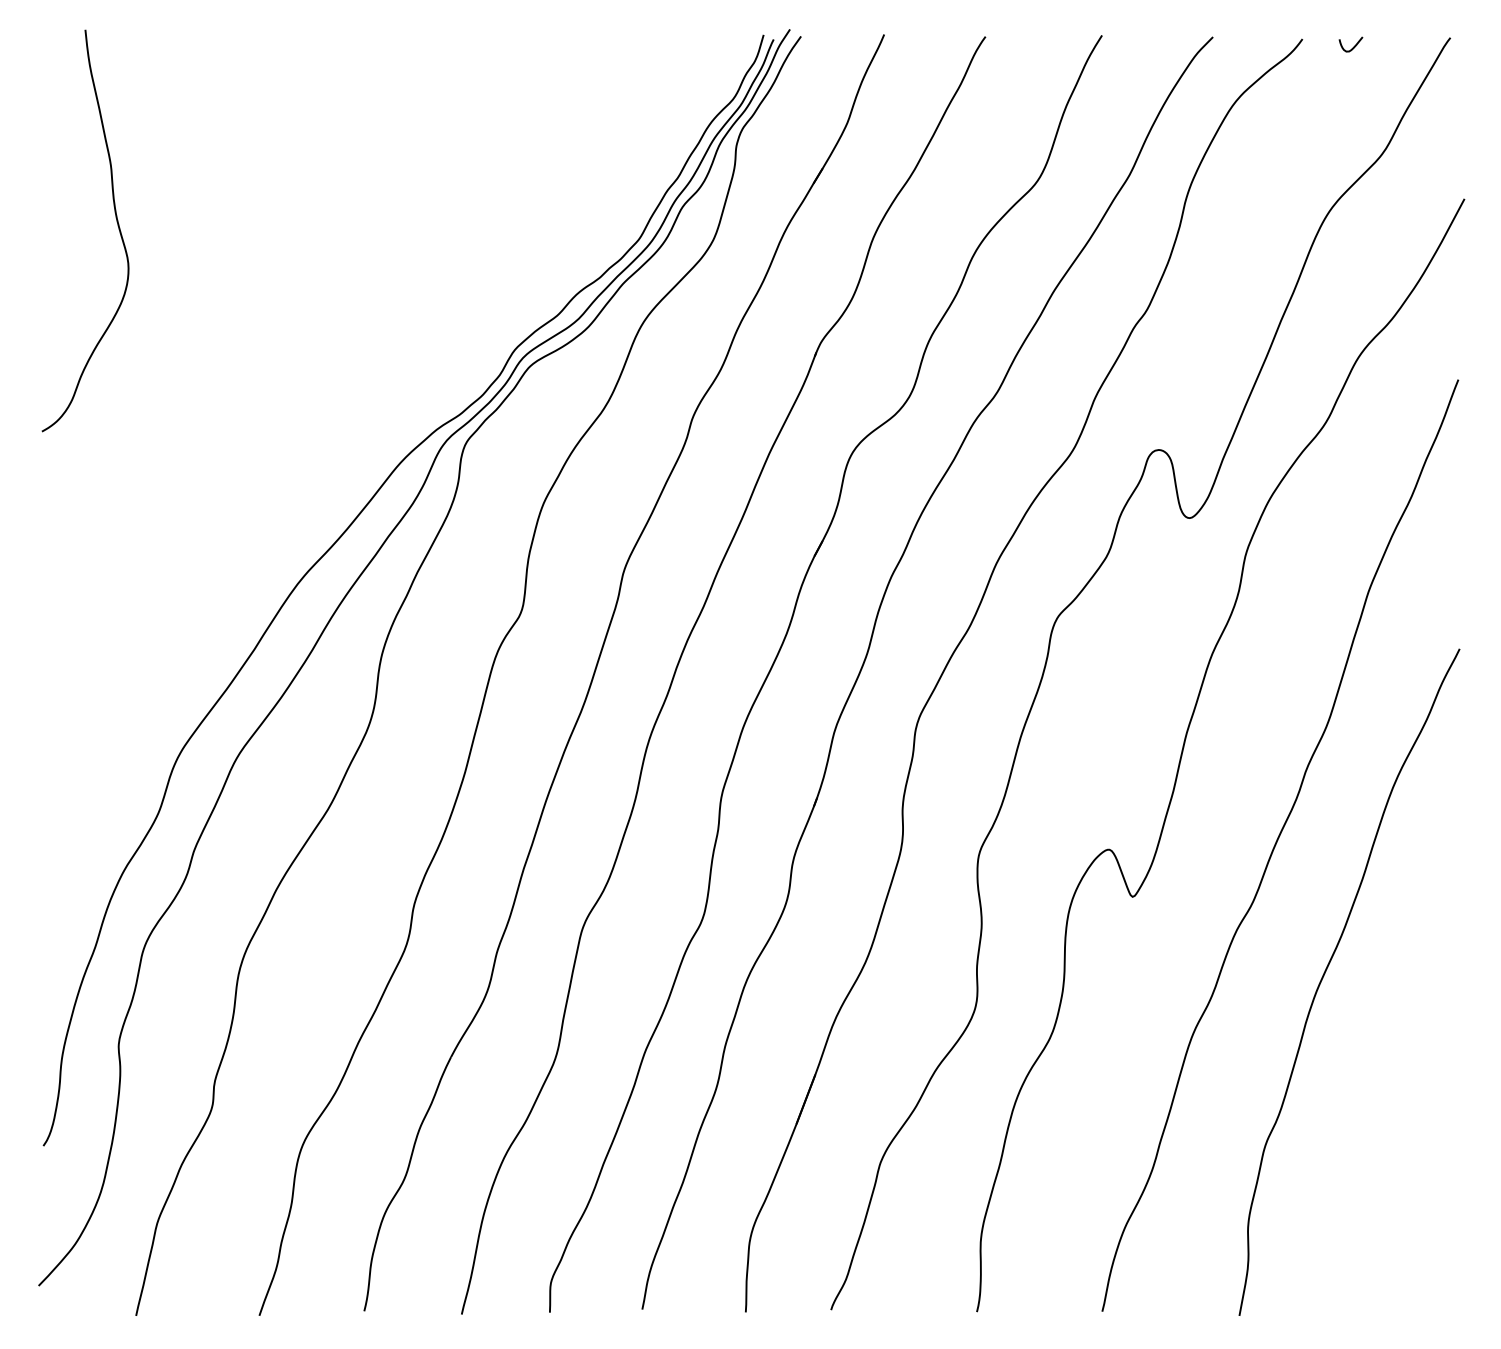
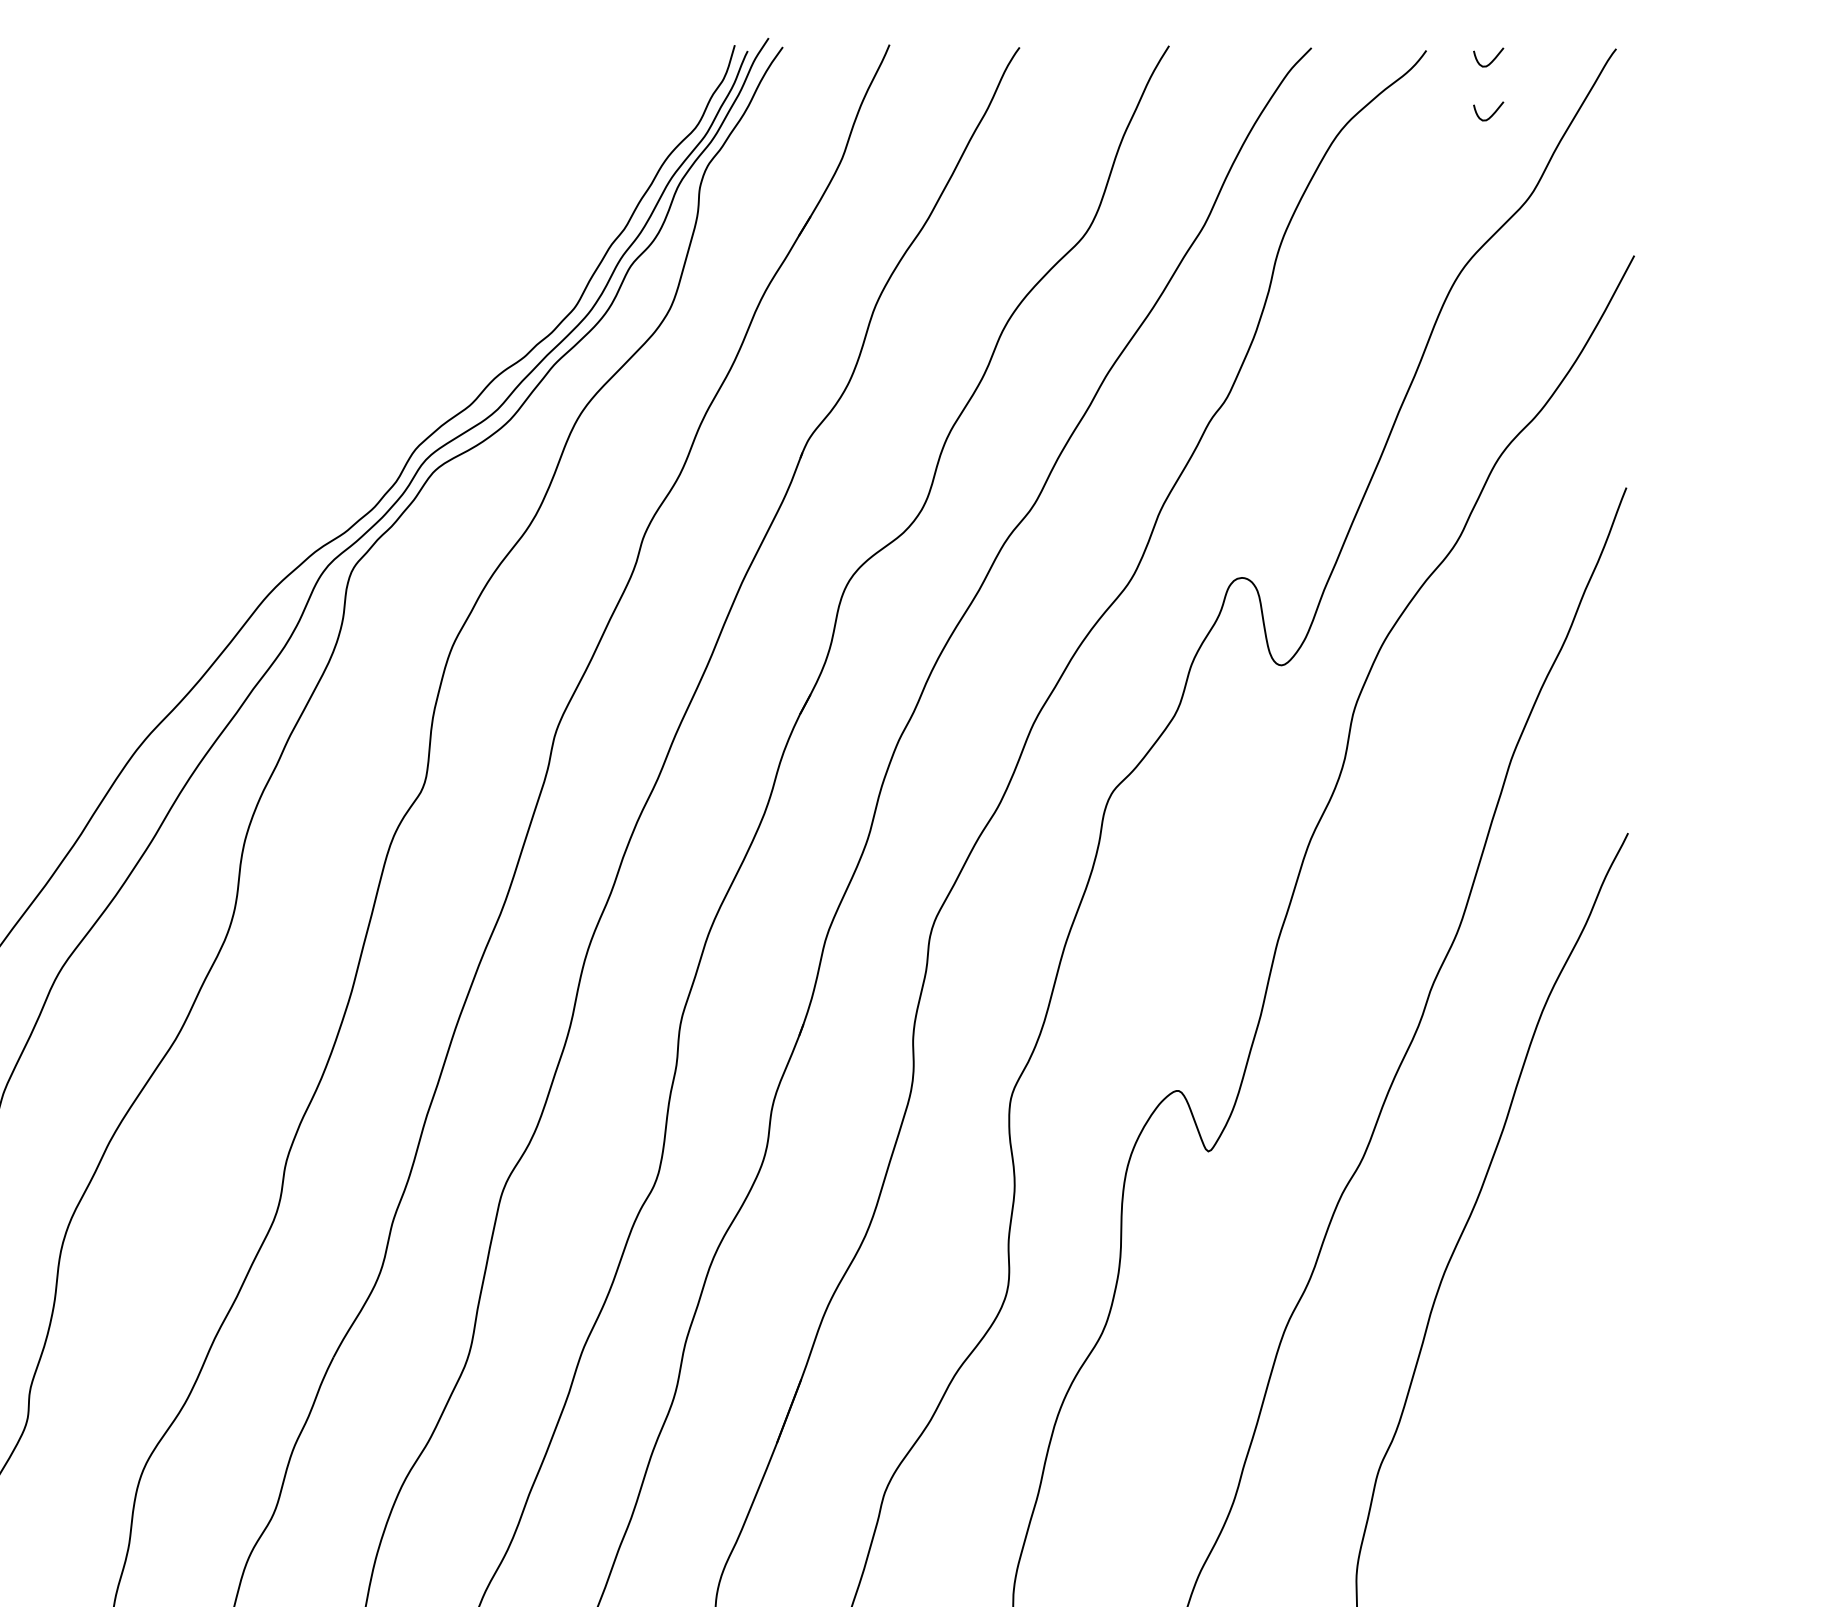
curve: (1353, 88) -> (1491, 113), added

